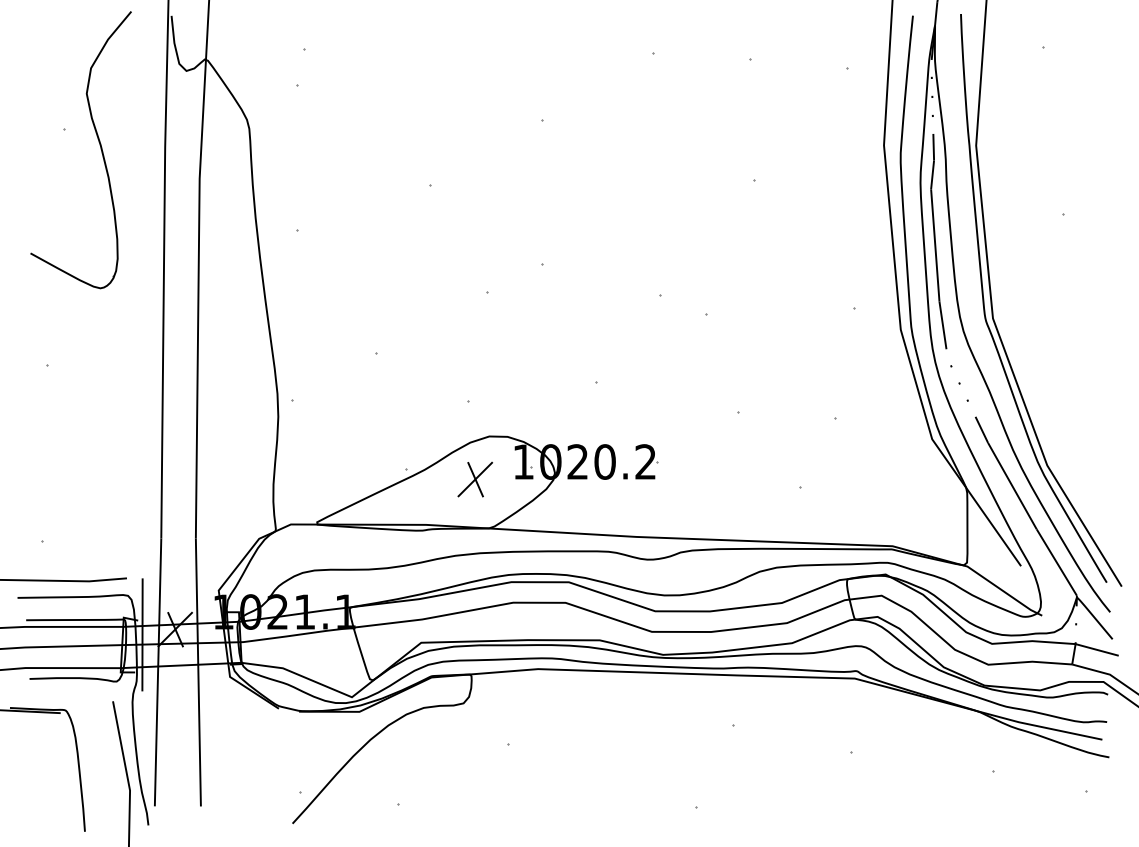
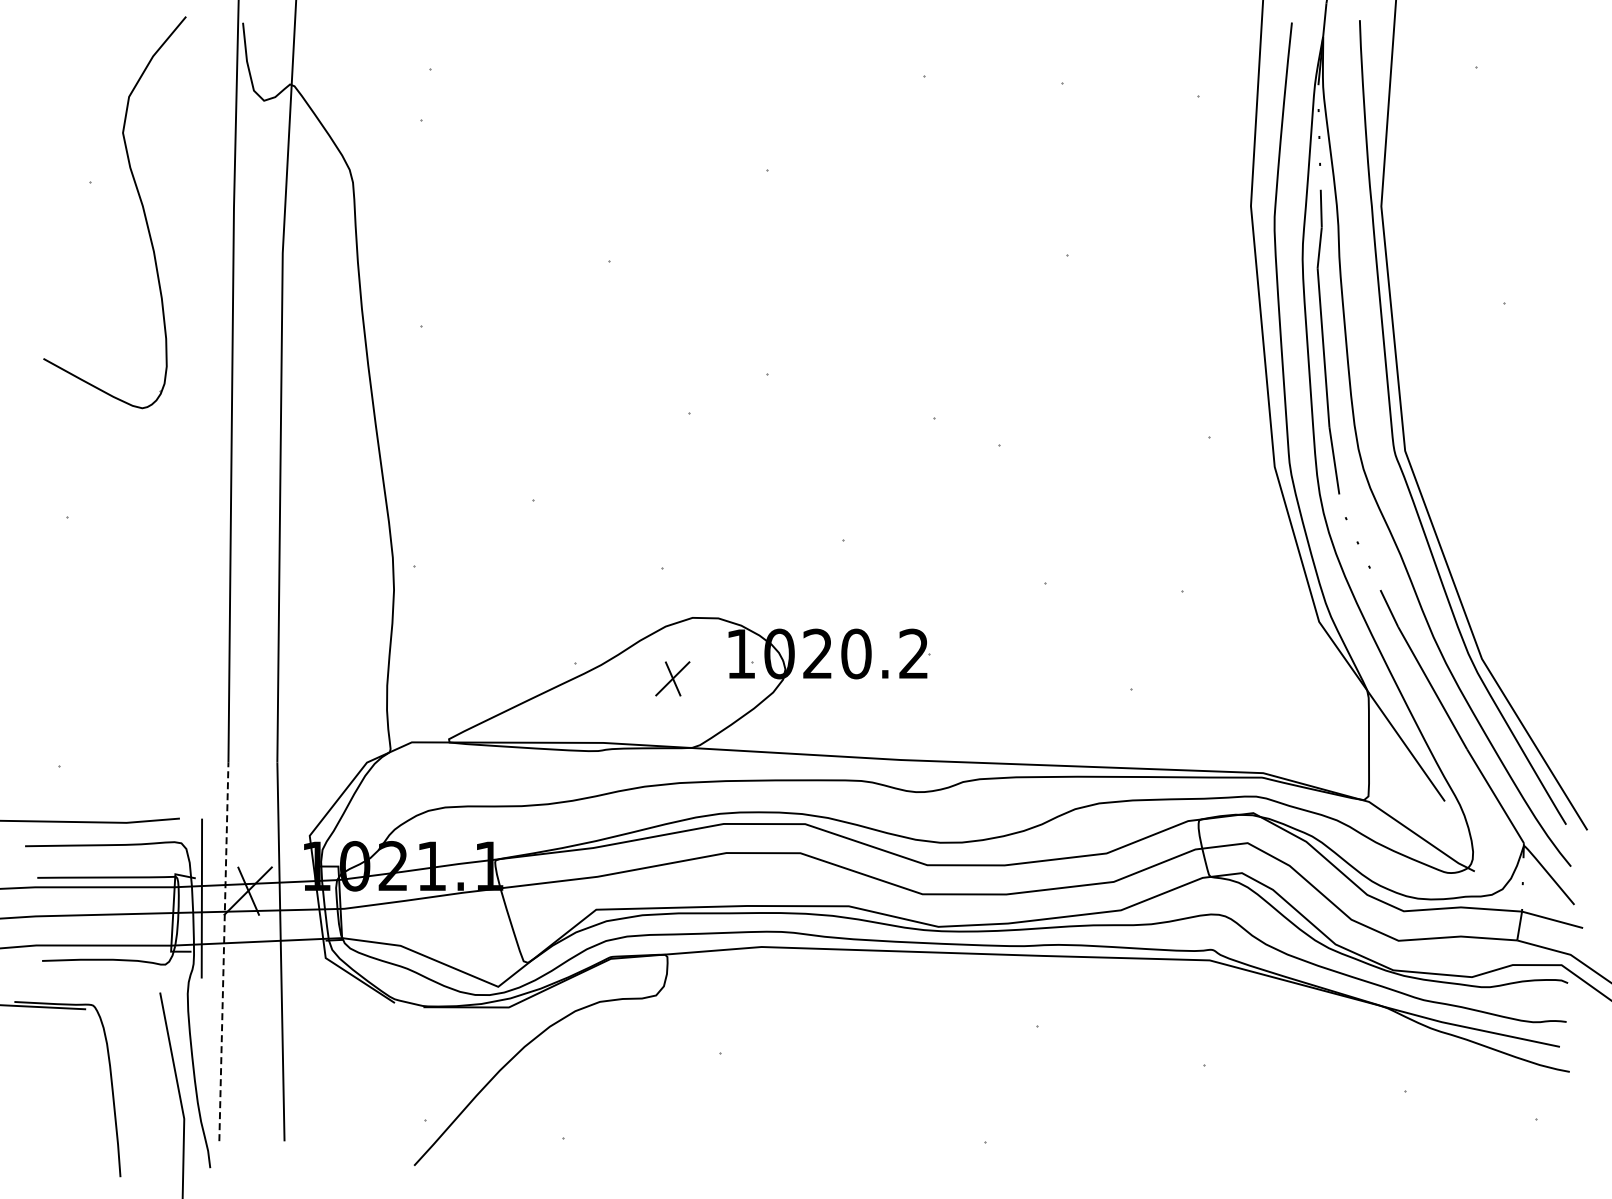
part: (475, 479) -> (672, 678), size x0.7
line: (157, 672) -> (223, 951), solid -> dashed

